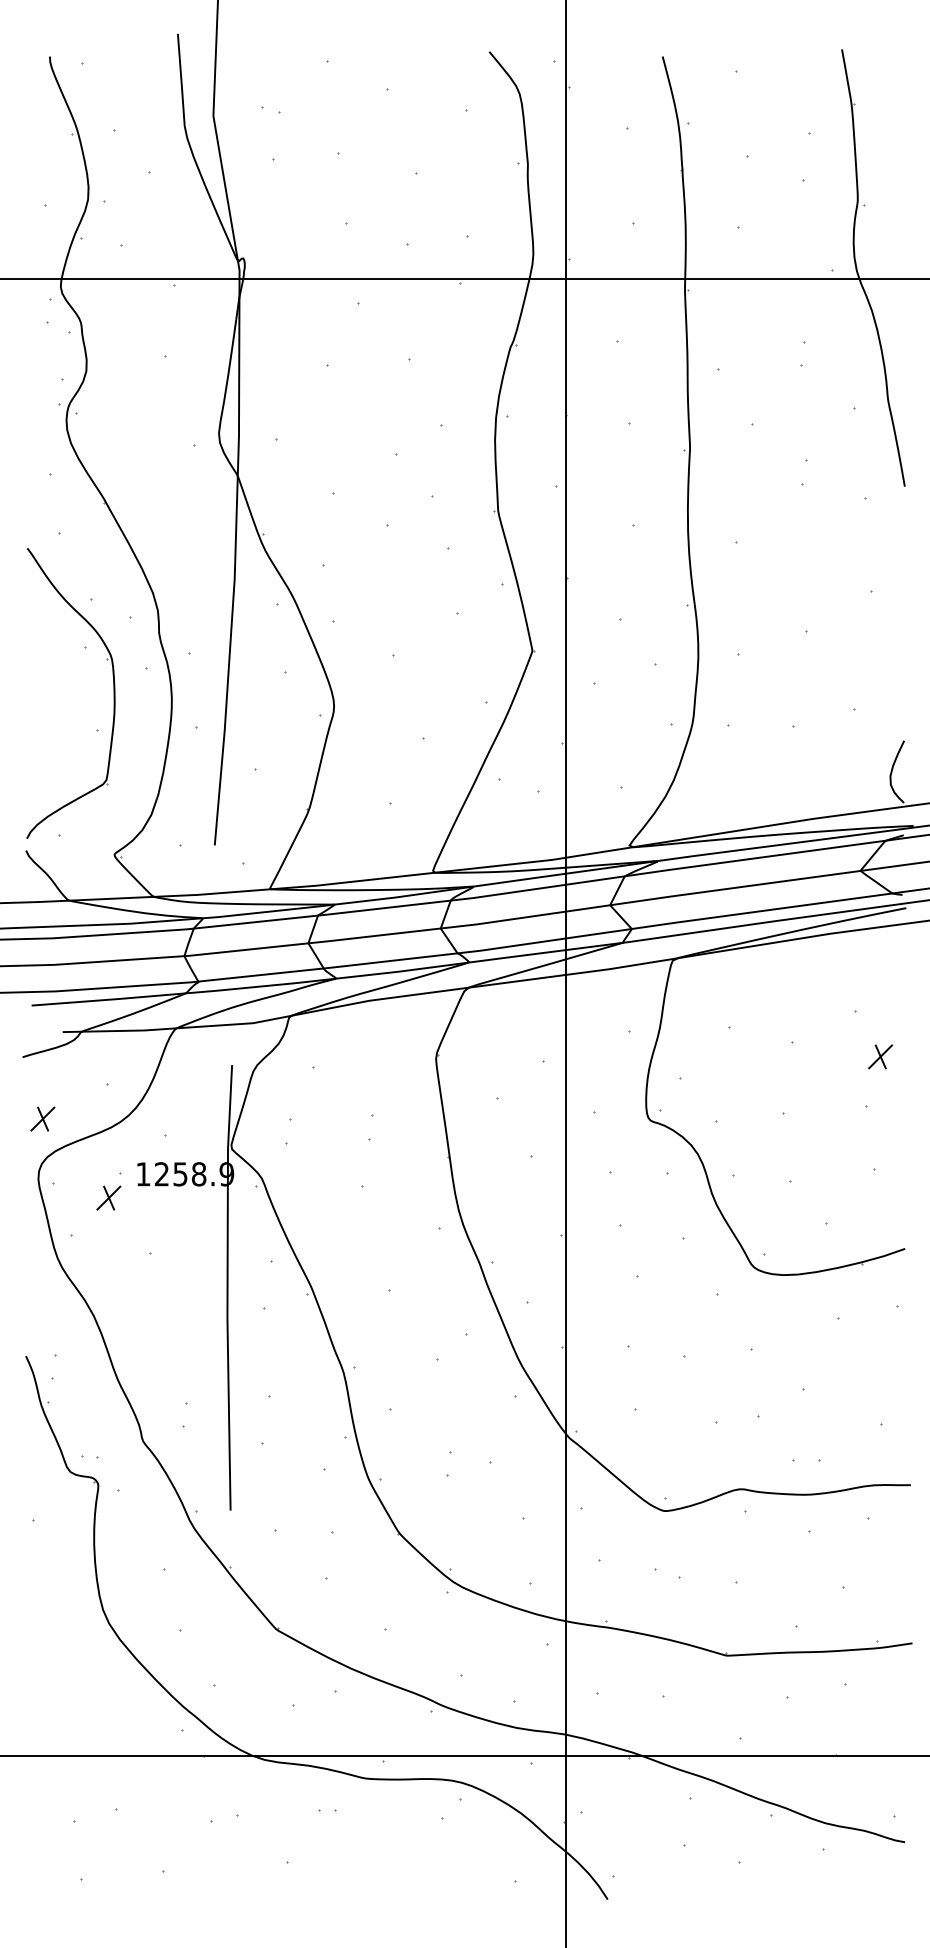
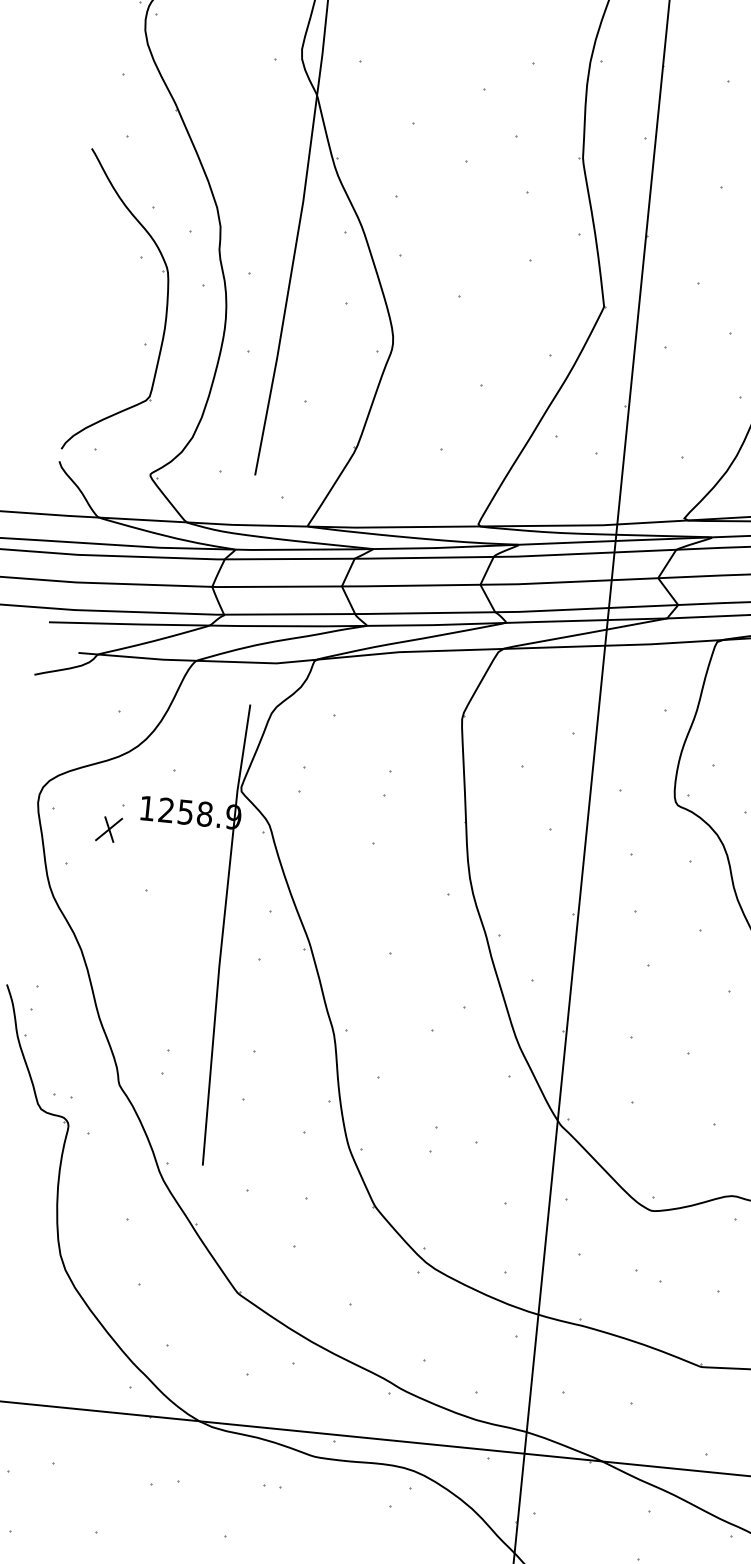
part: (42, 1118) -> (48, 740), removed

